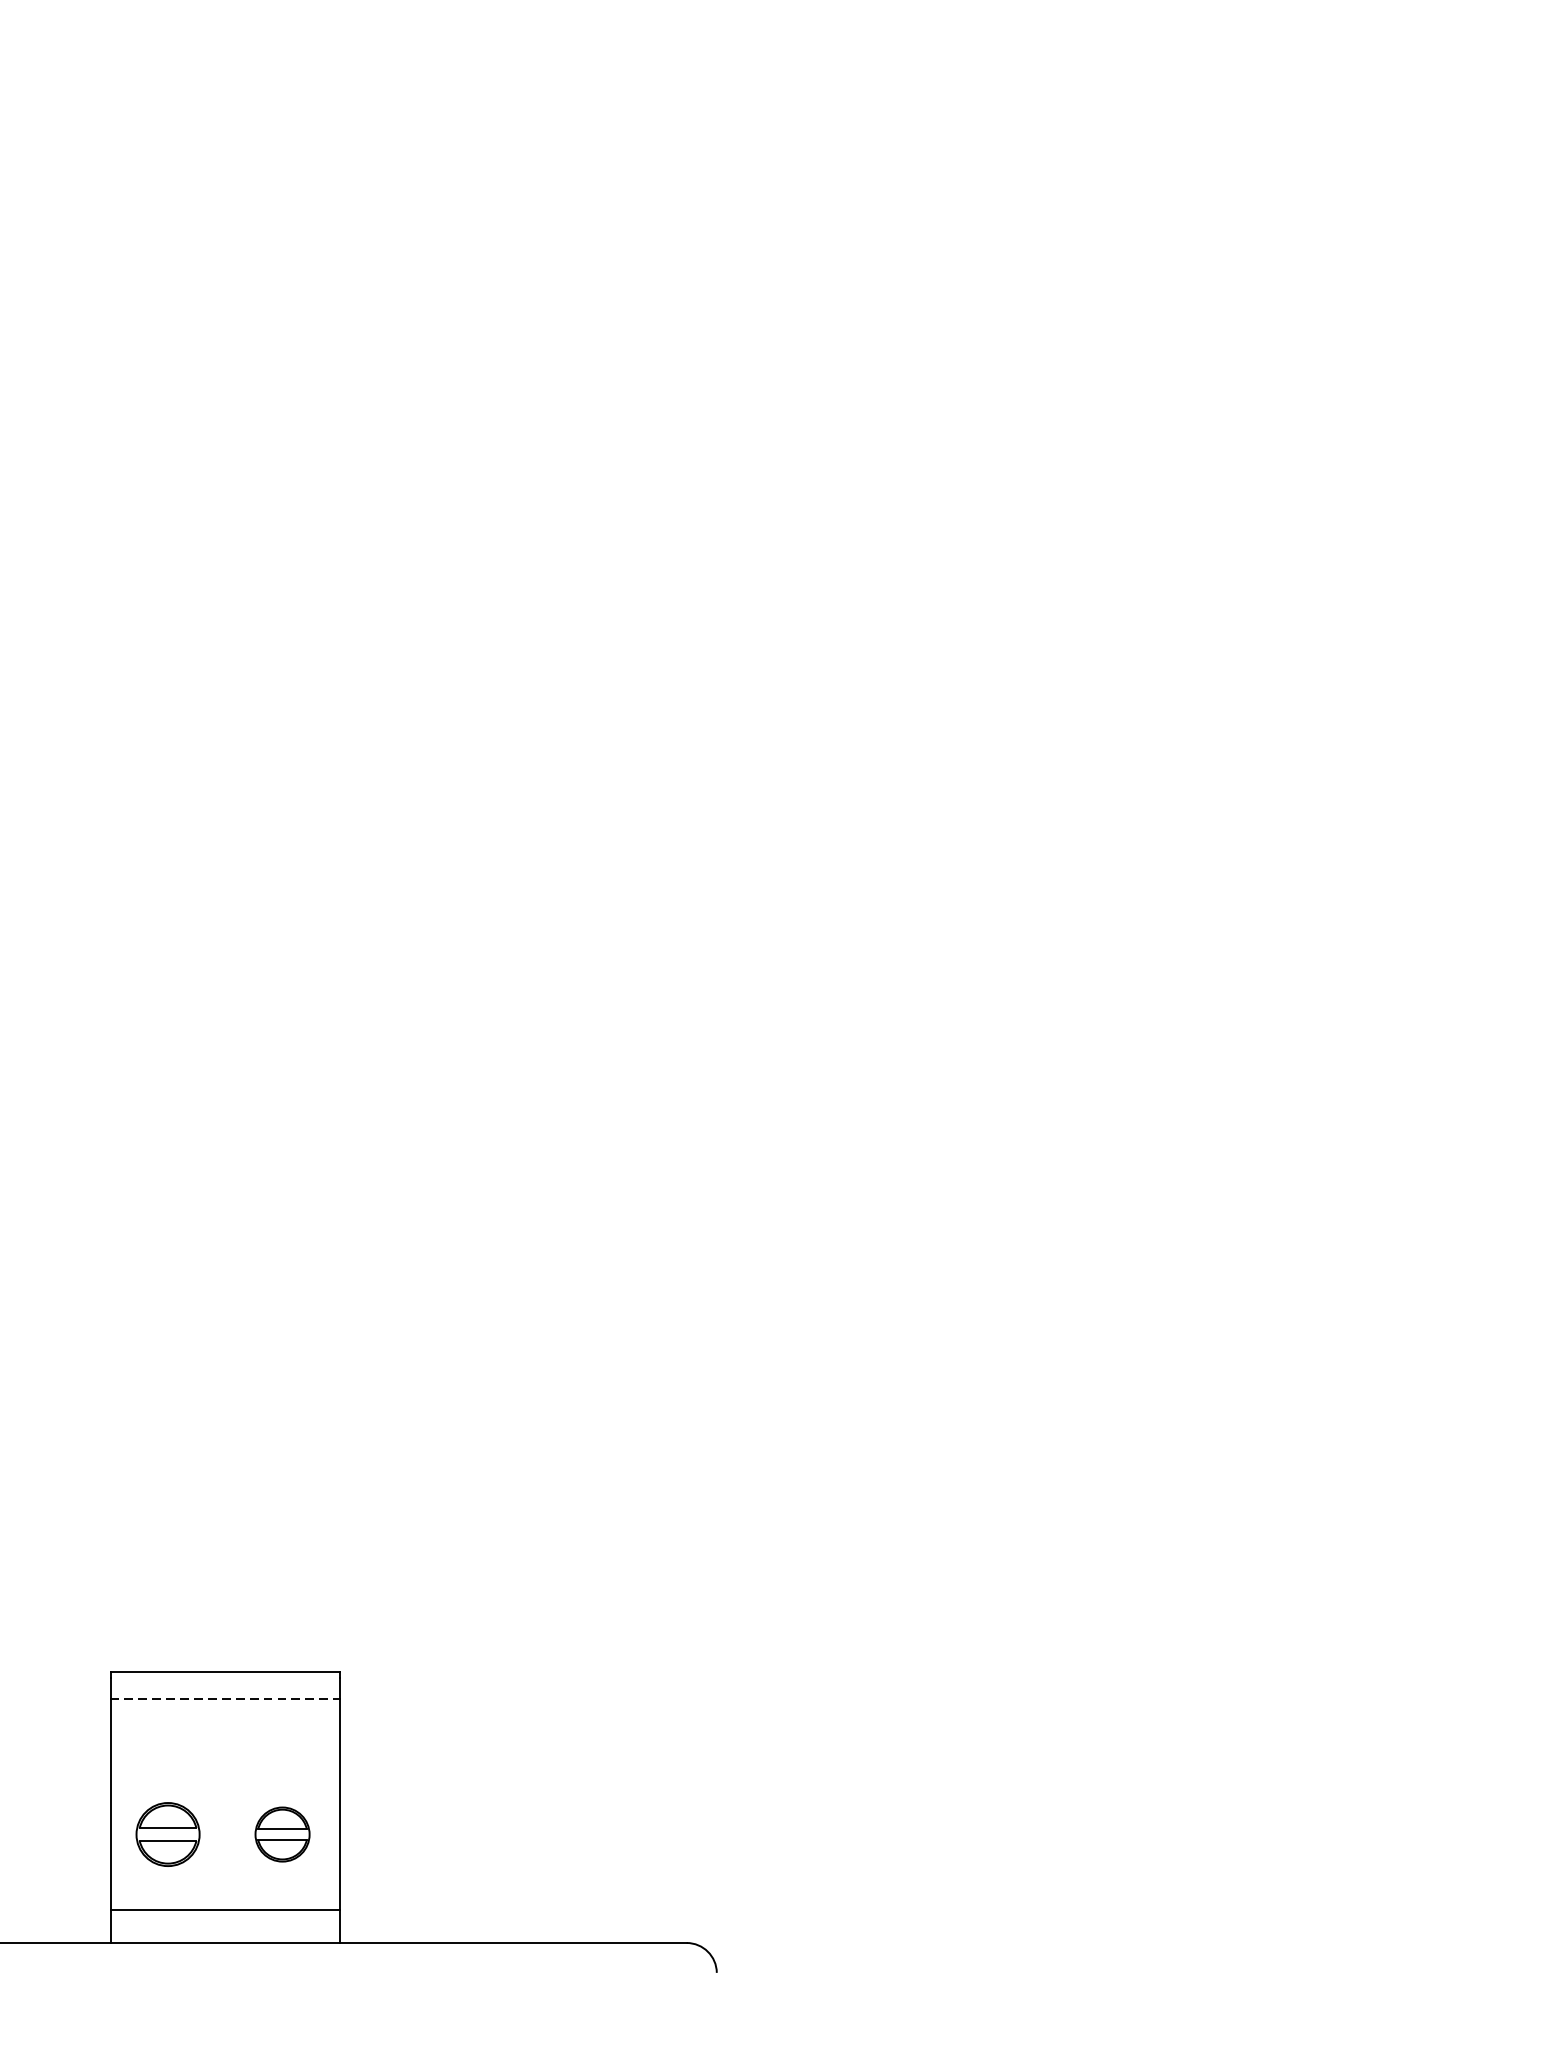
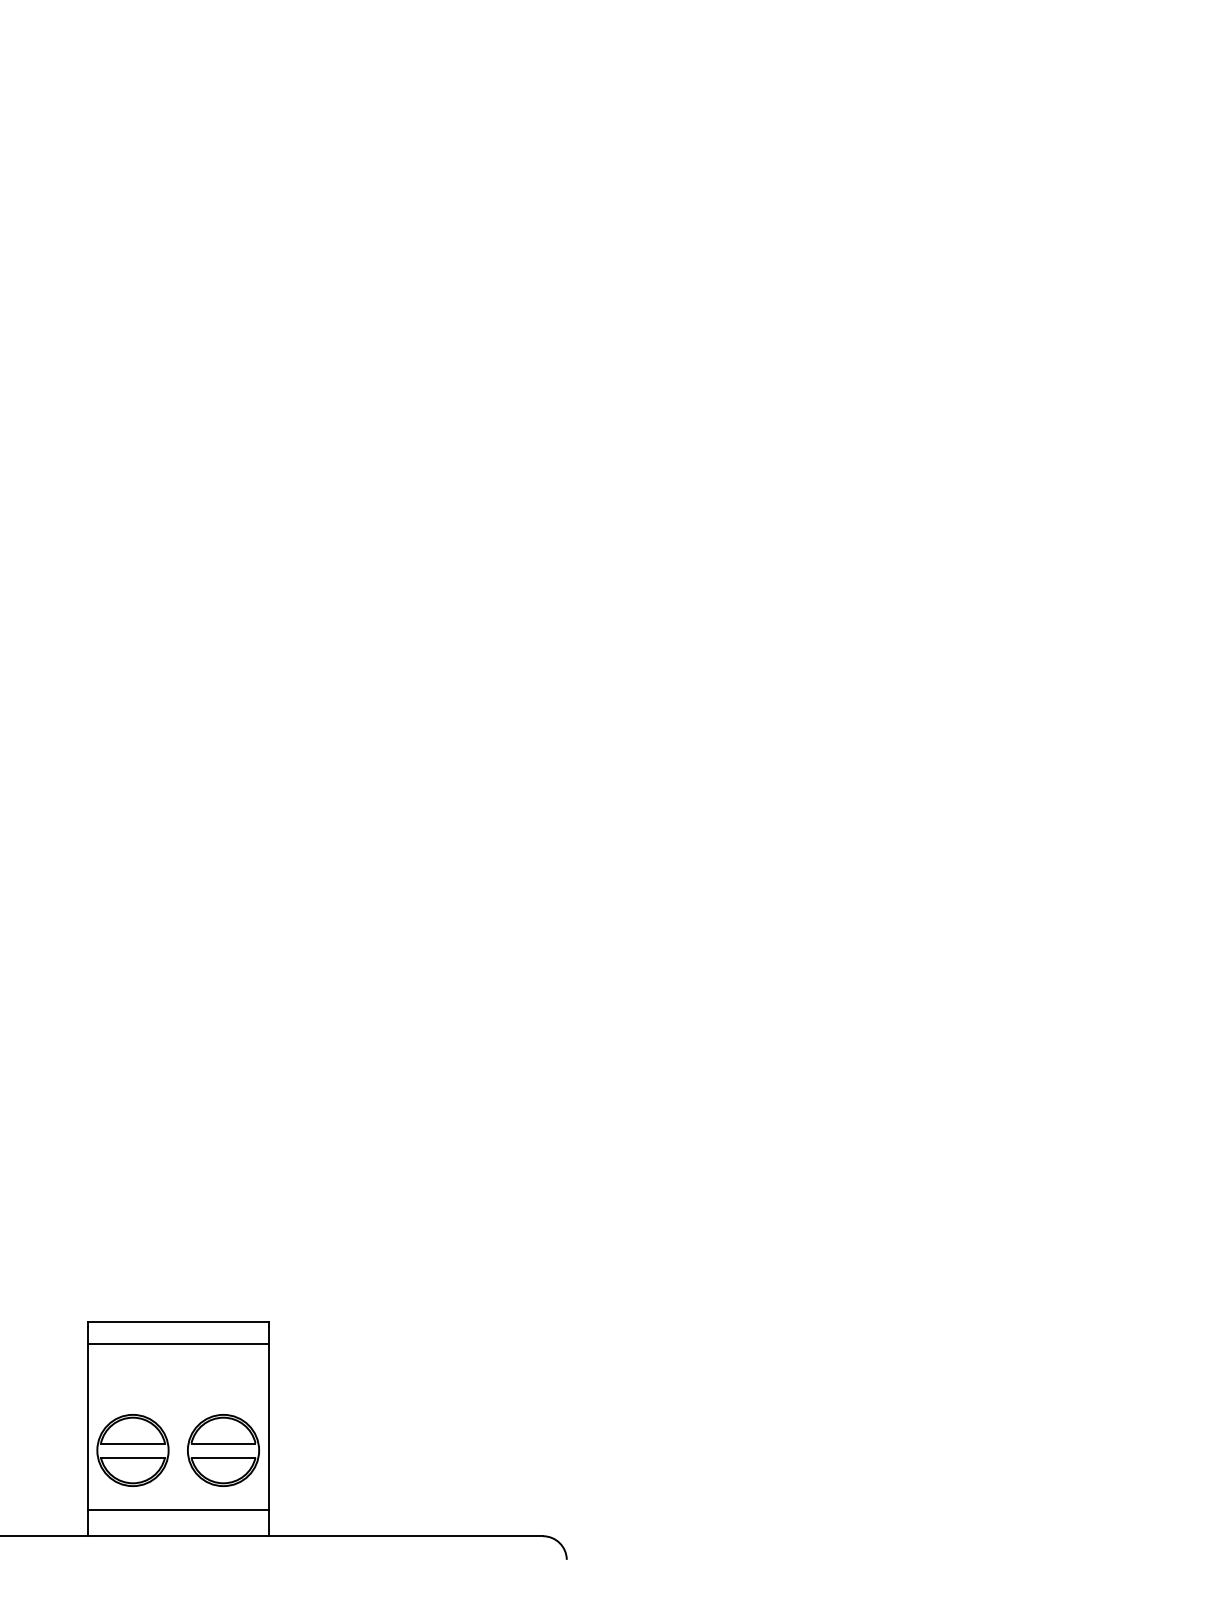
line: (225, 1699) -> (178, 1343), dashed -> solid
part: (167, 1834) -> (132, 1450), size x1.43
part: (282, 1834) -> (223, 1450), size x1.67

